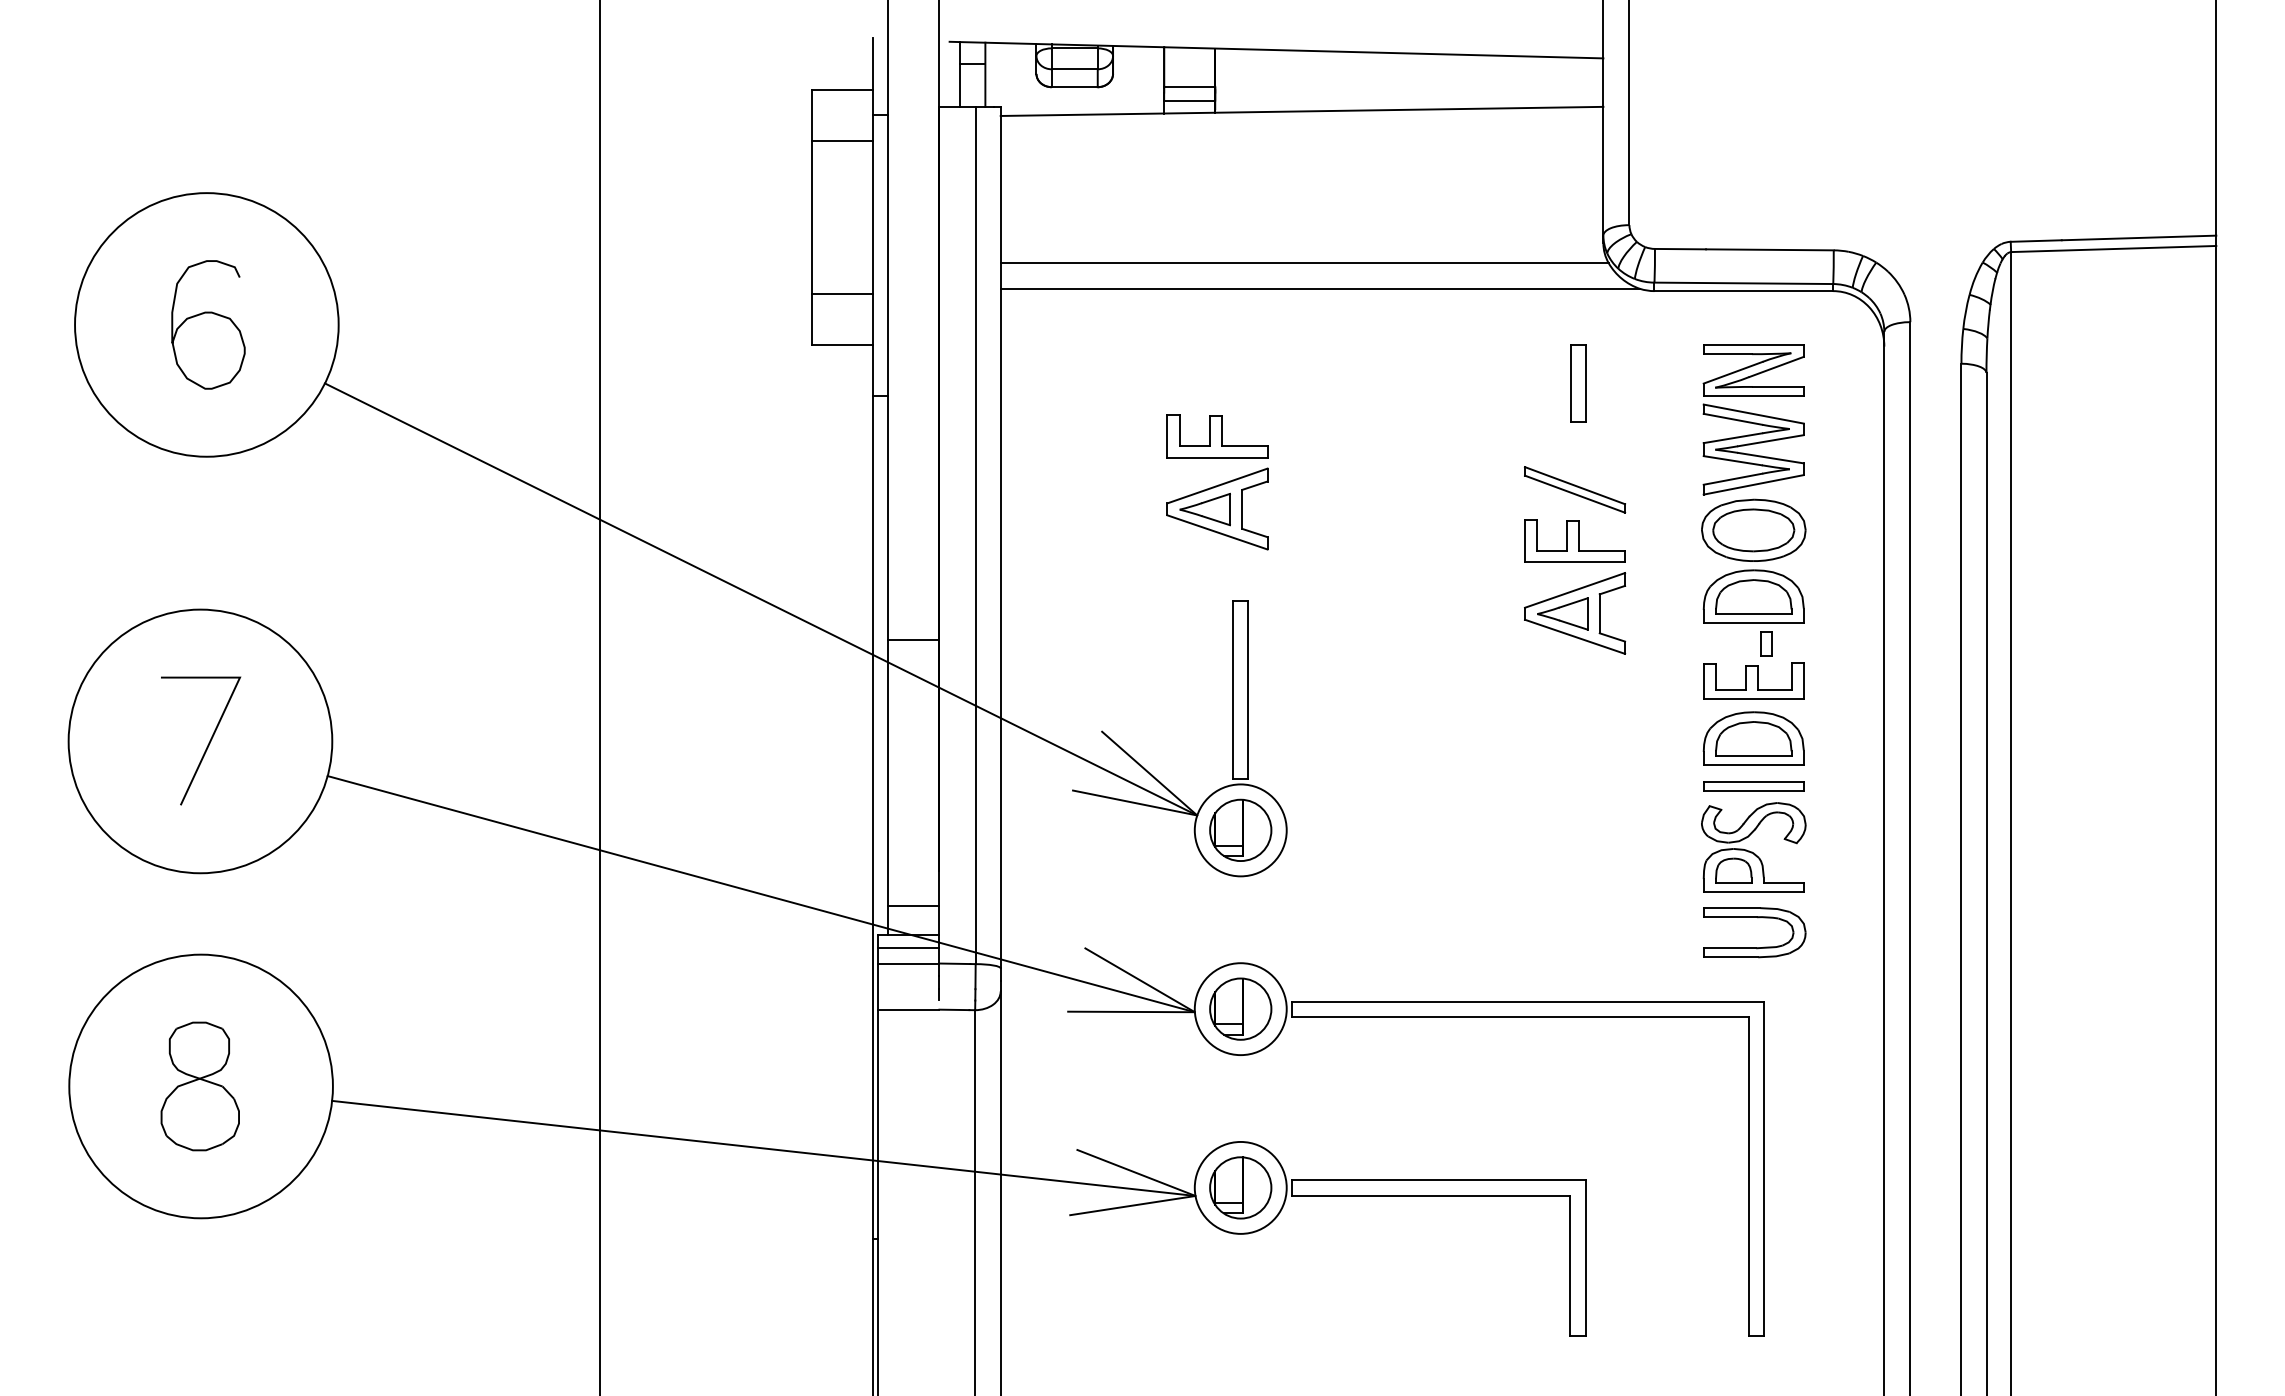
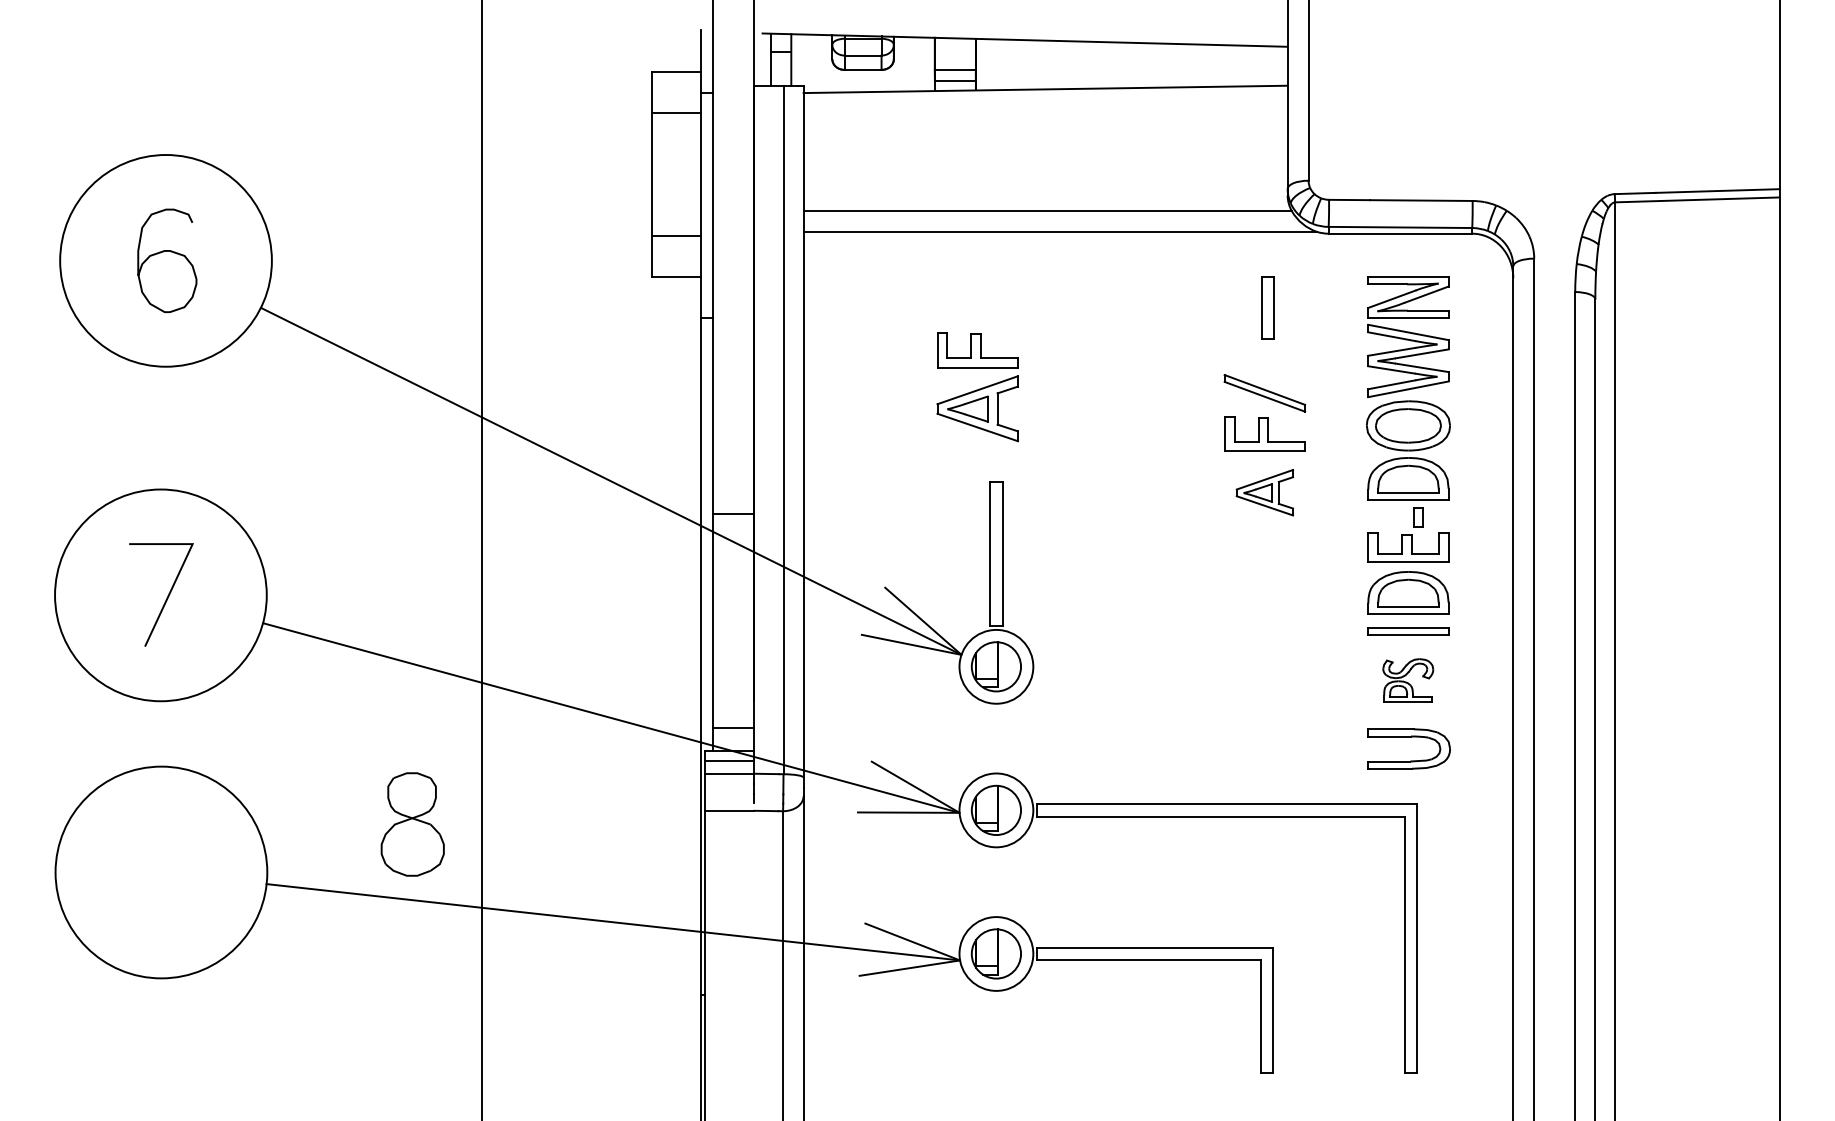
part: (1574, 613) -> (1264, 492), size x0.7
part: (1752, 847) -> (1407, 680), size x0.6
part: (199, 1086) -> (412, 824), moved

